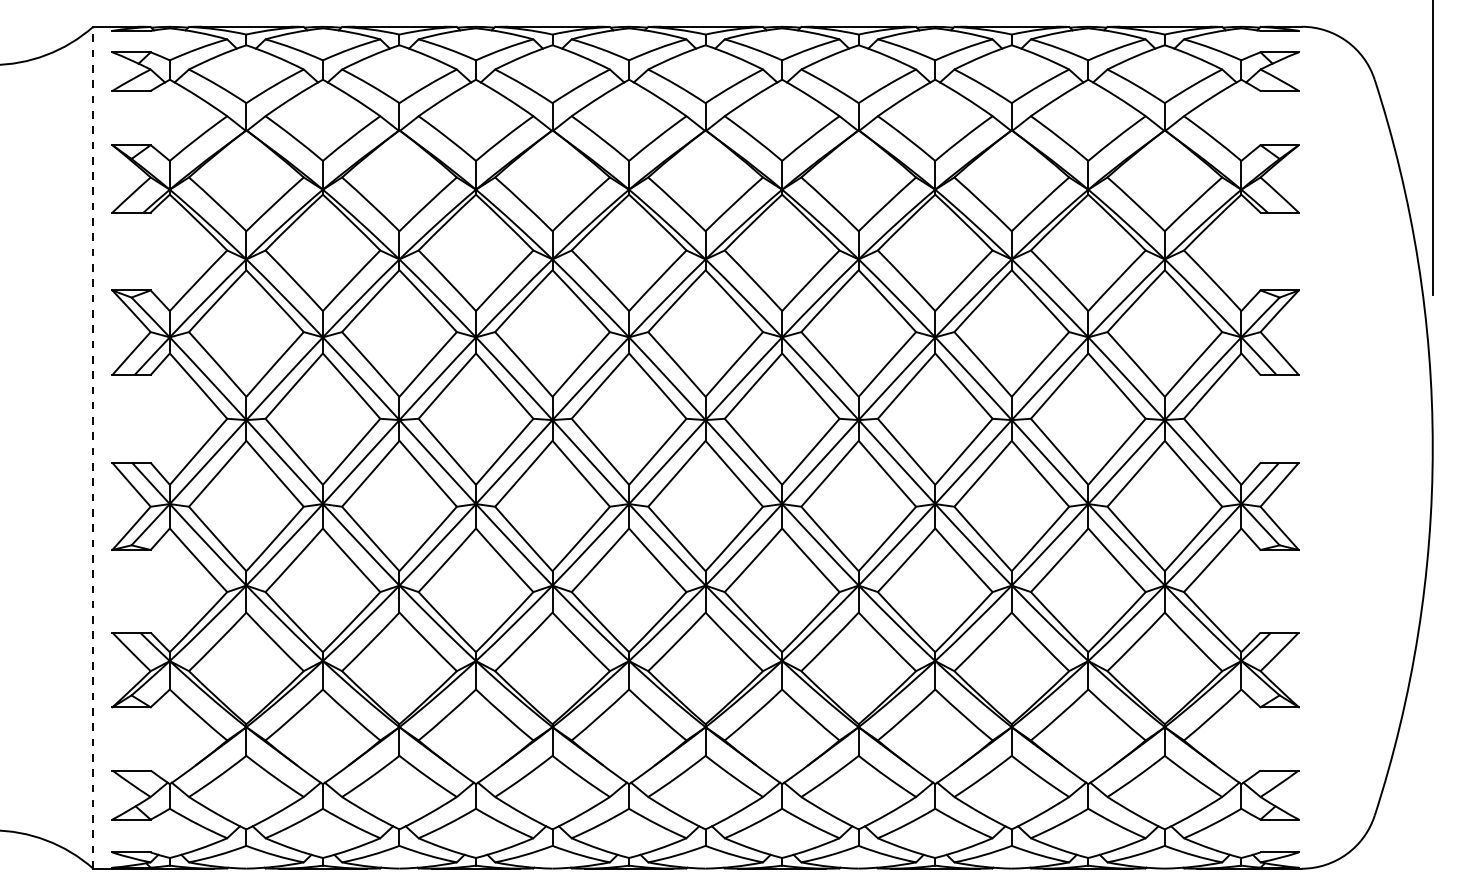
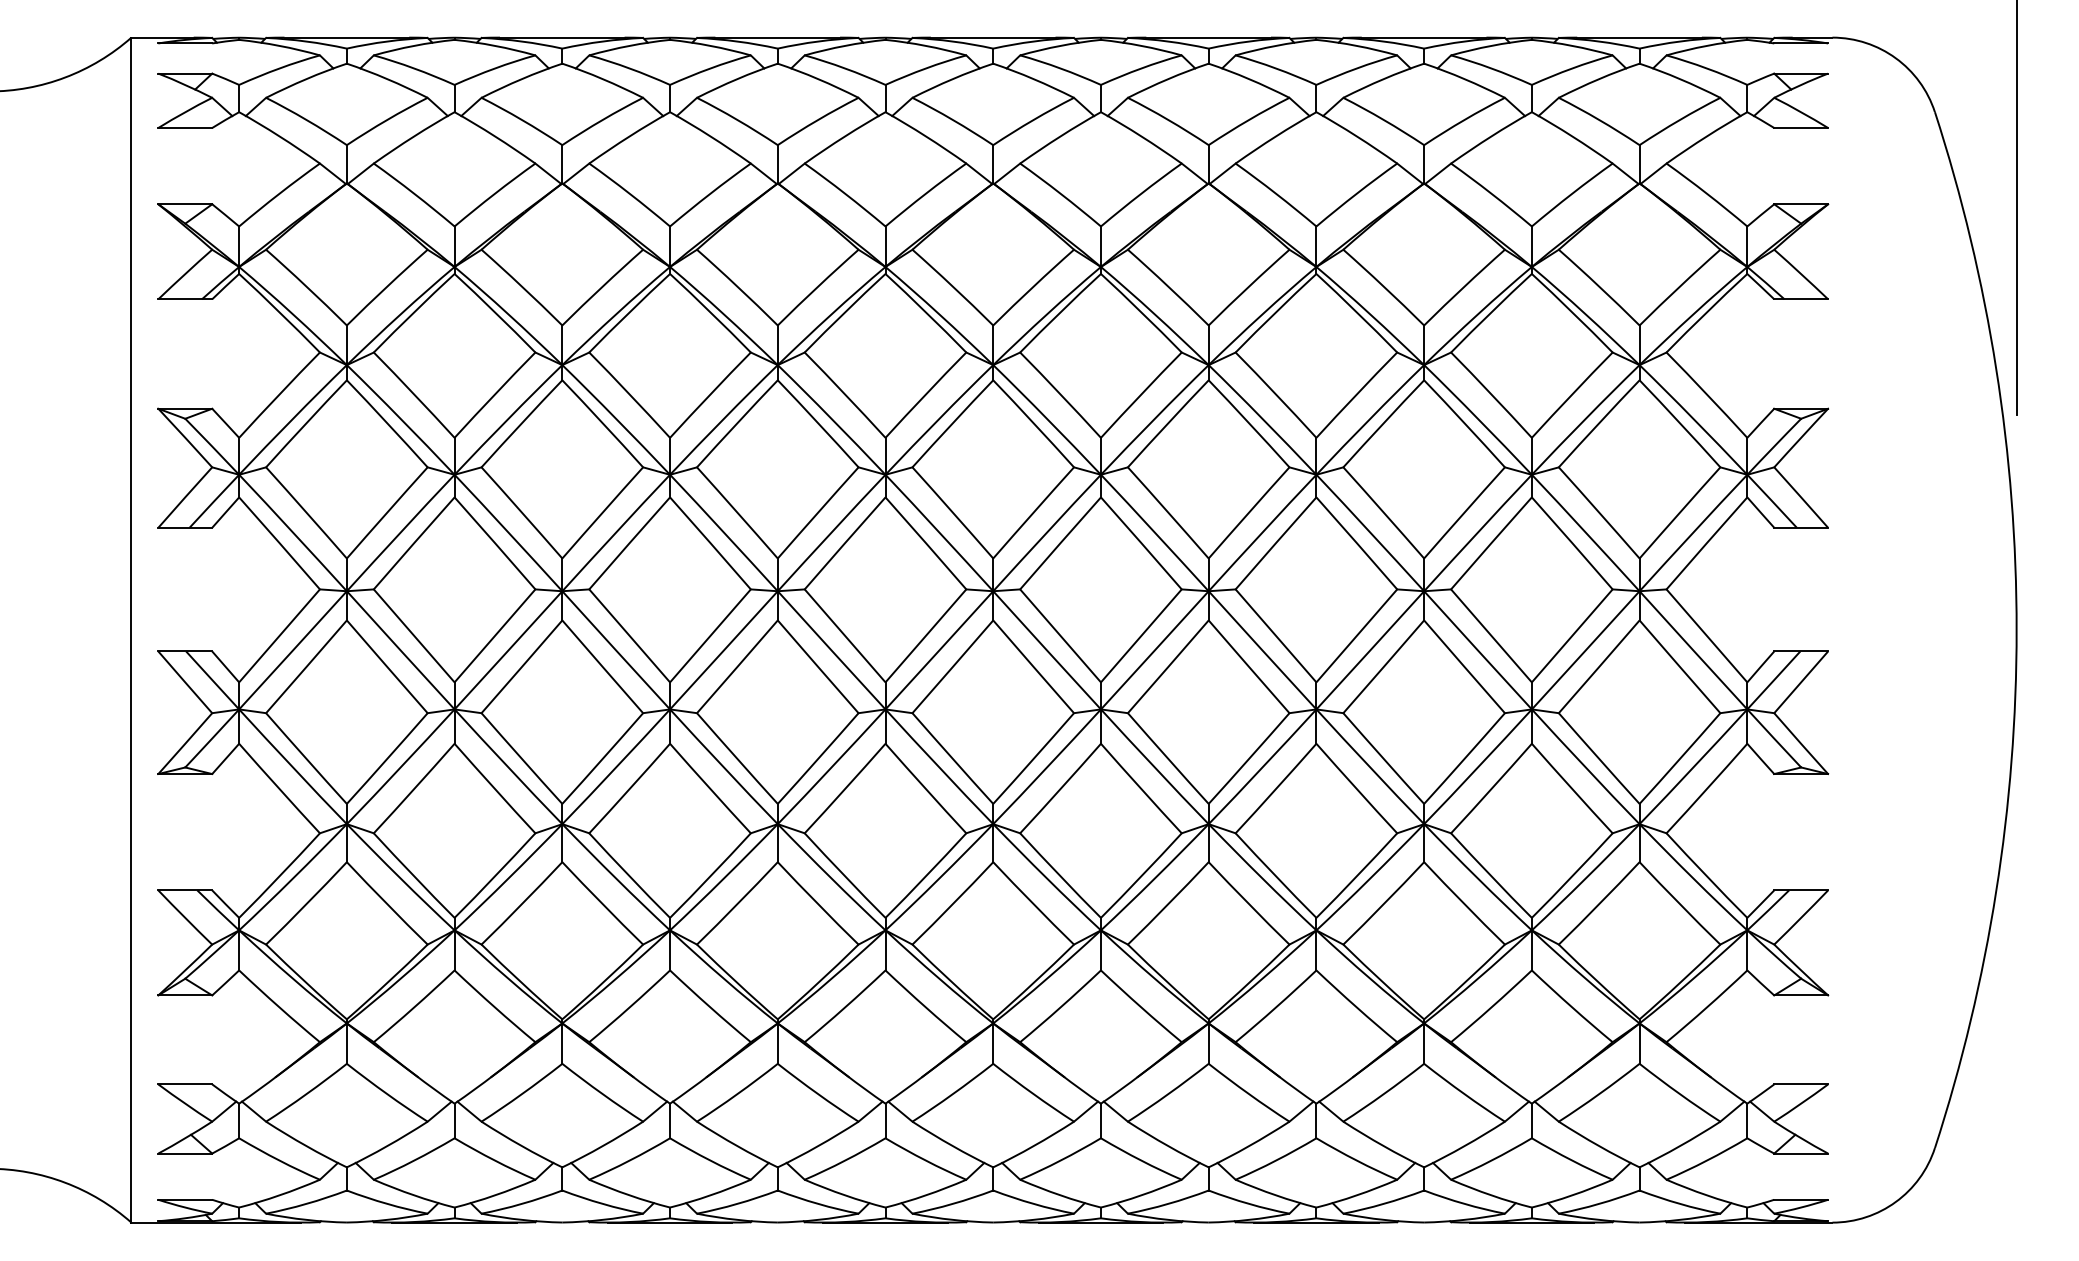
line: (93, 447) -> (131, 629), dashed -> solid

